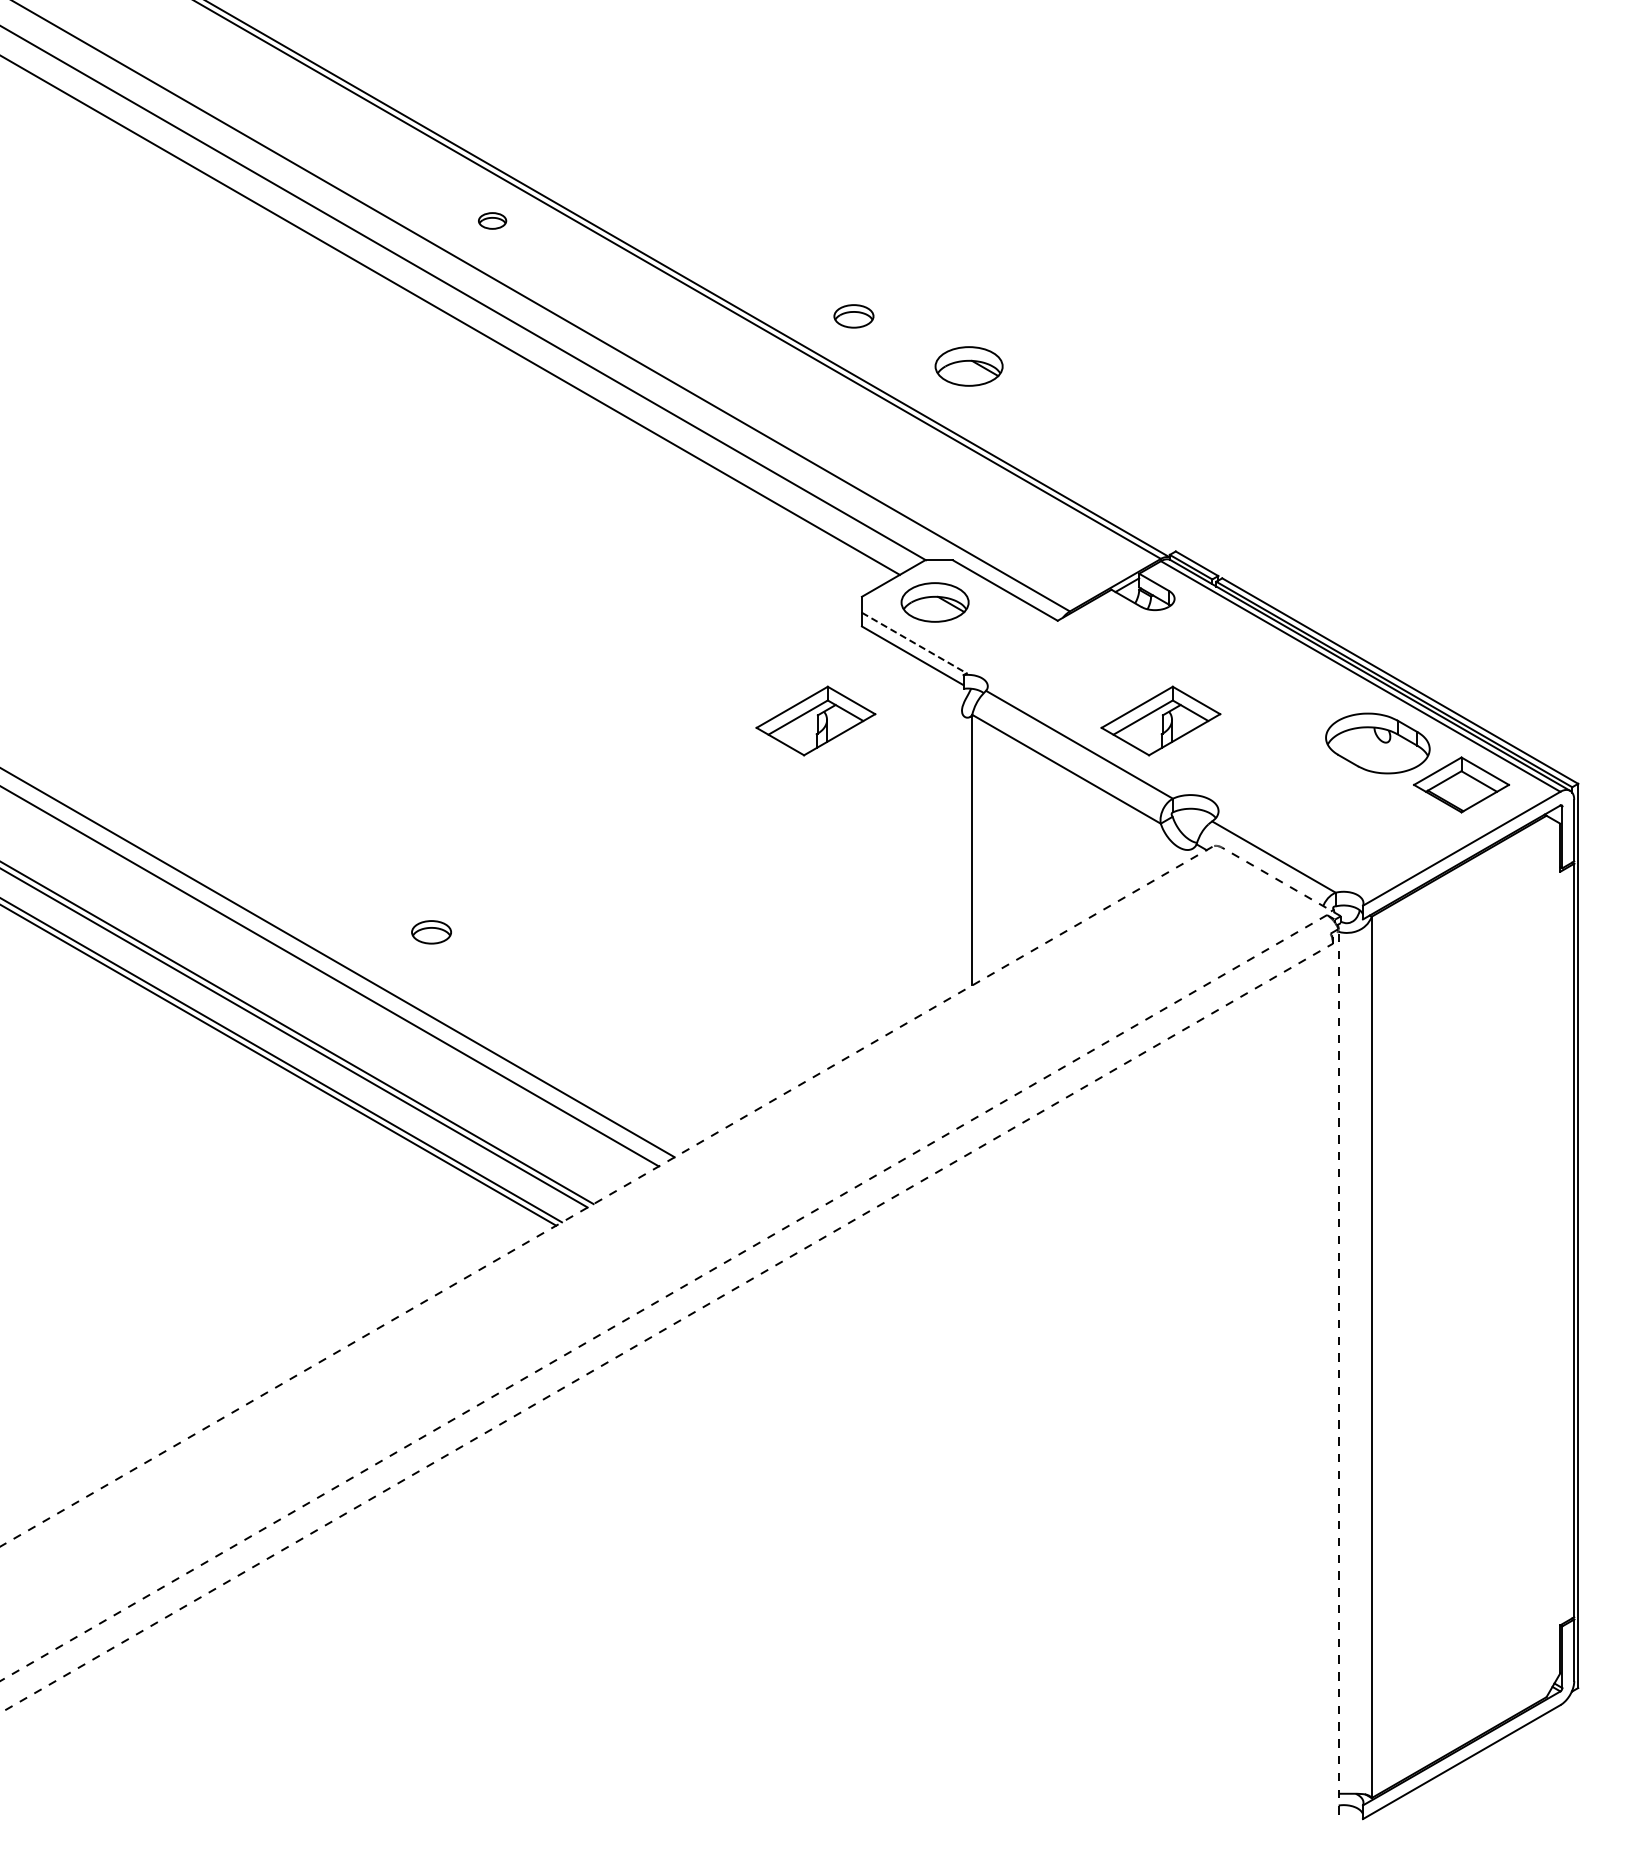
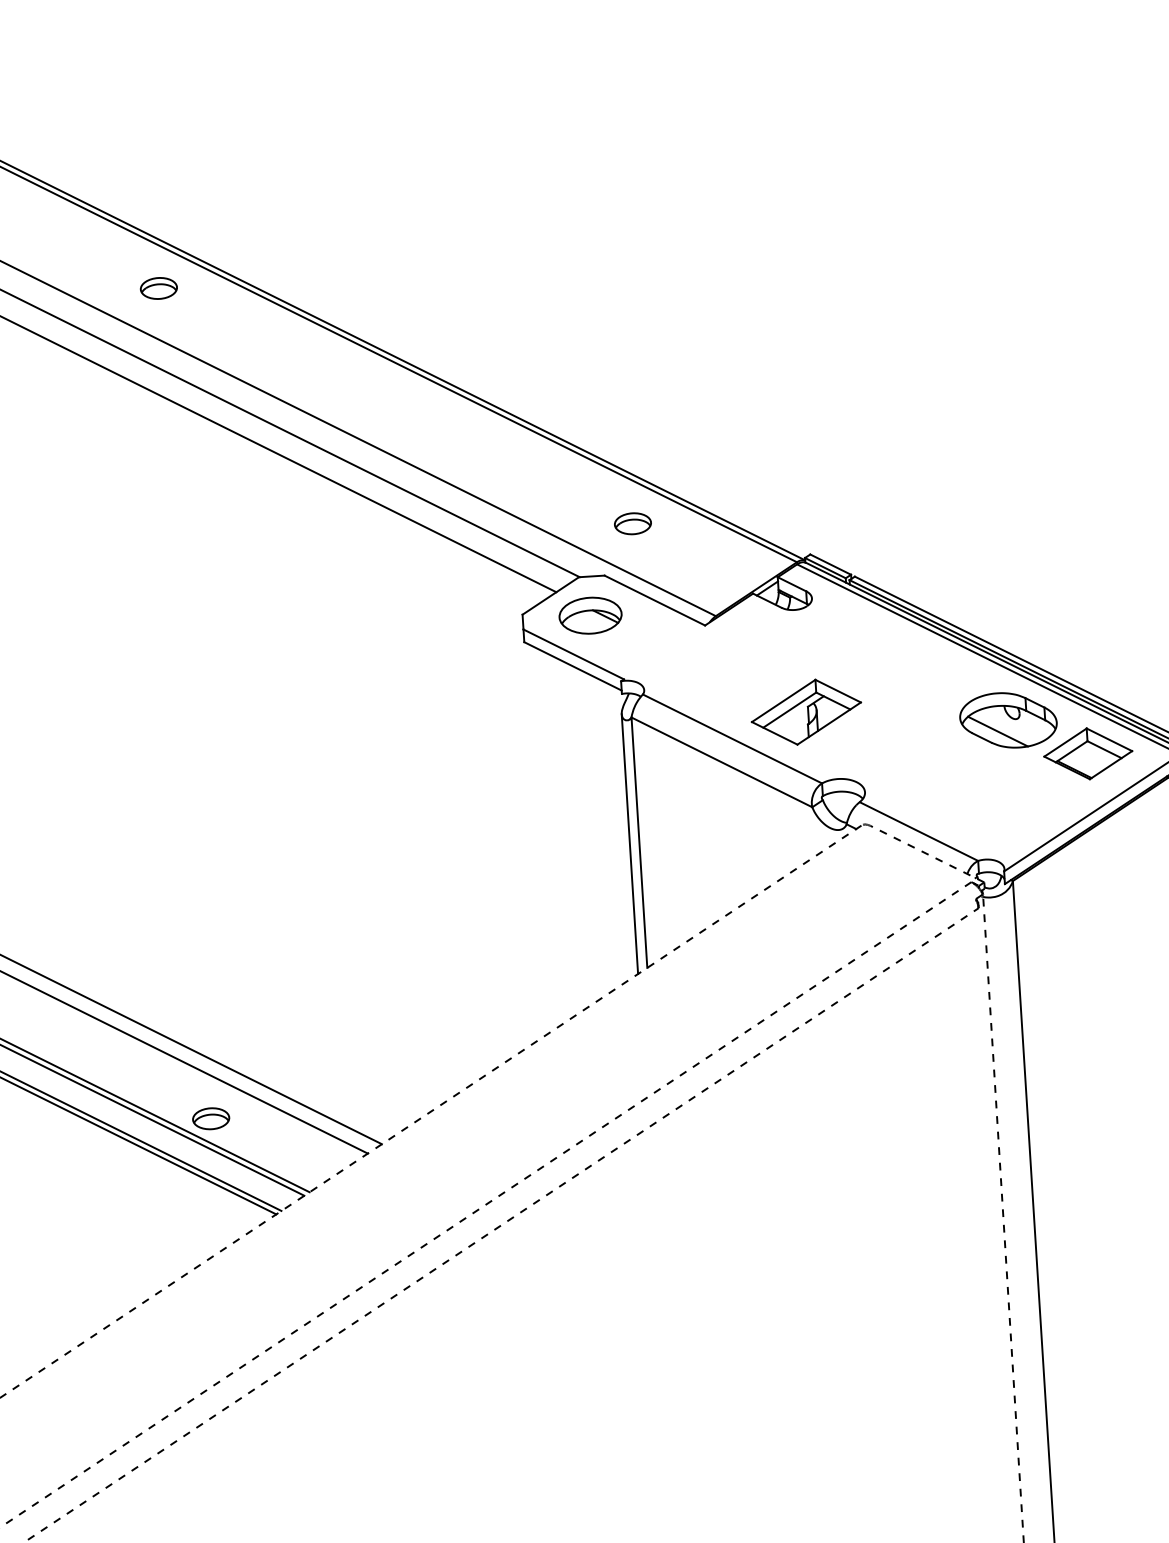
part: (492, 220) -> (158, 288), size x1.43
part: (853, 316) -> (632, 523), moved
part: (968, 366) -> (607, 395), removed
line: (914, 643) -> (573, 654), dashed -> solid
part: (815, 720) -> (486, 731), removed
line: (1365, 754) -> (997, 731), added
line: (961, 850) -> (629, 843), added
part: (431, 932) -> (211, 1118), moved

